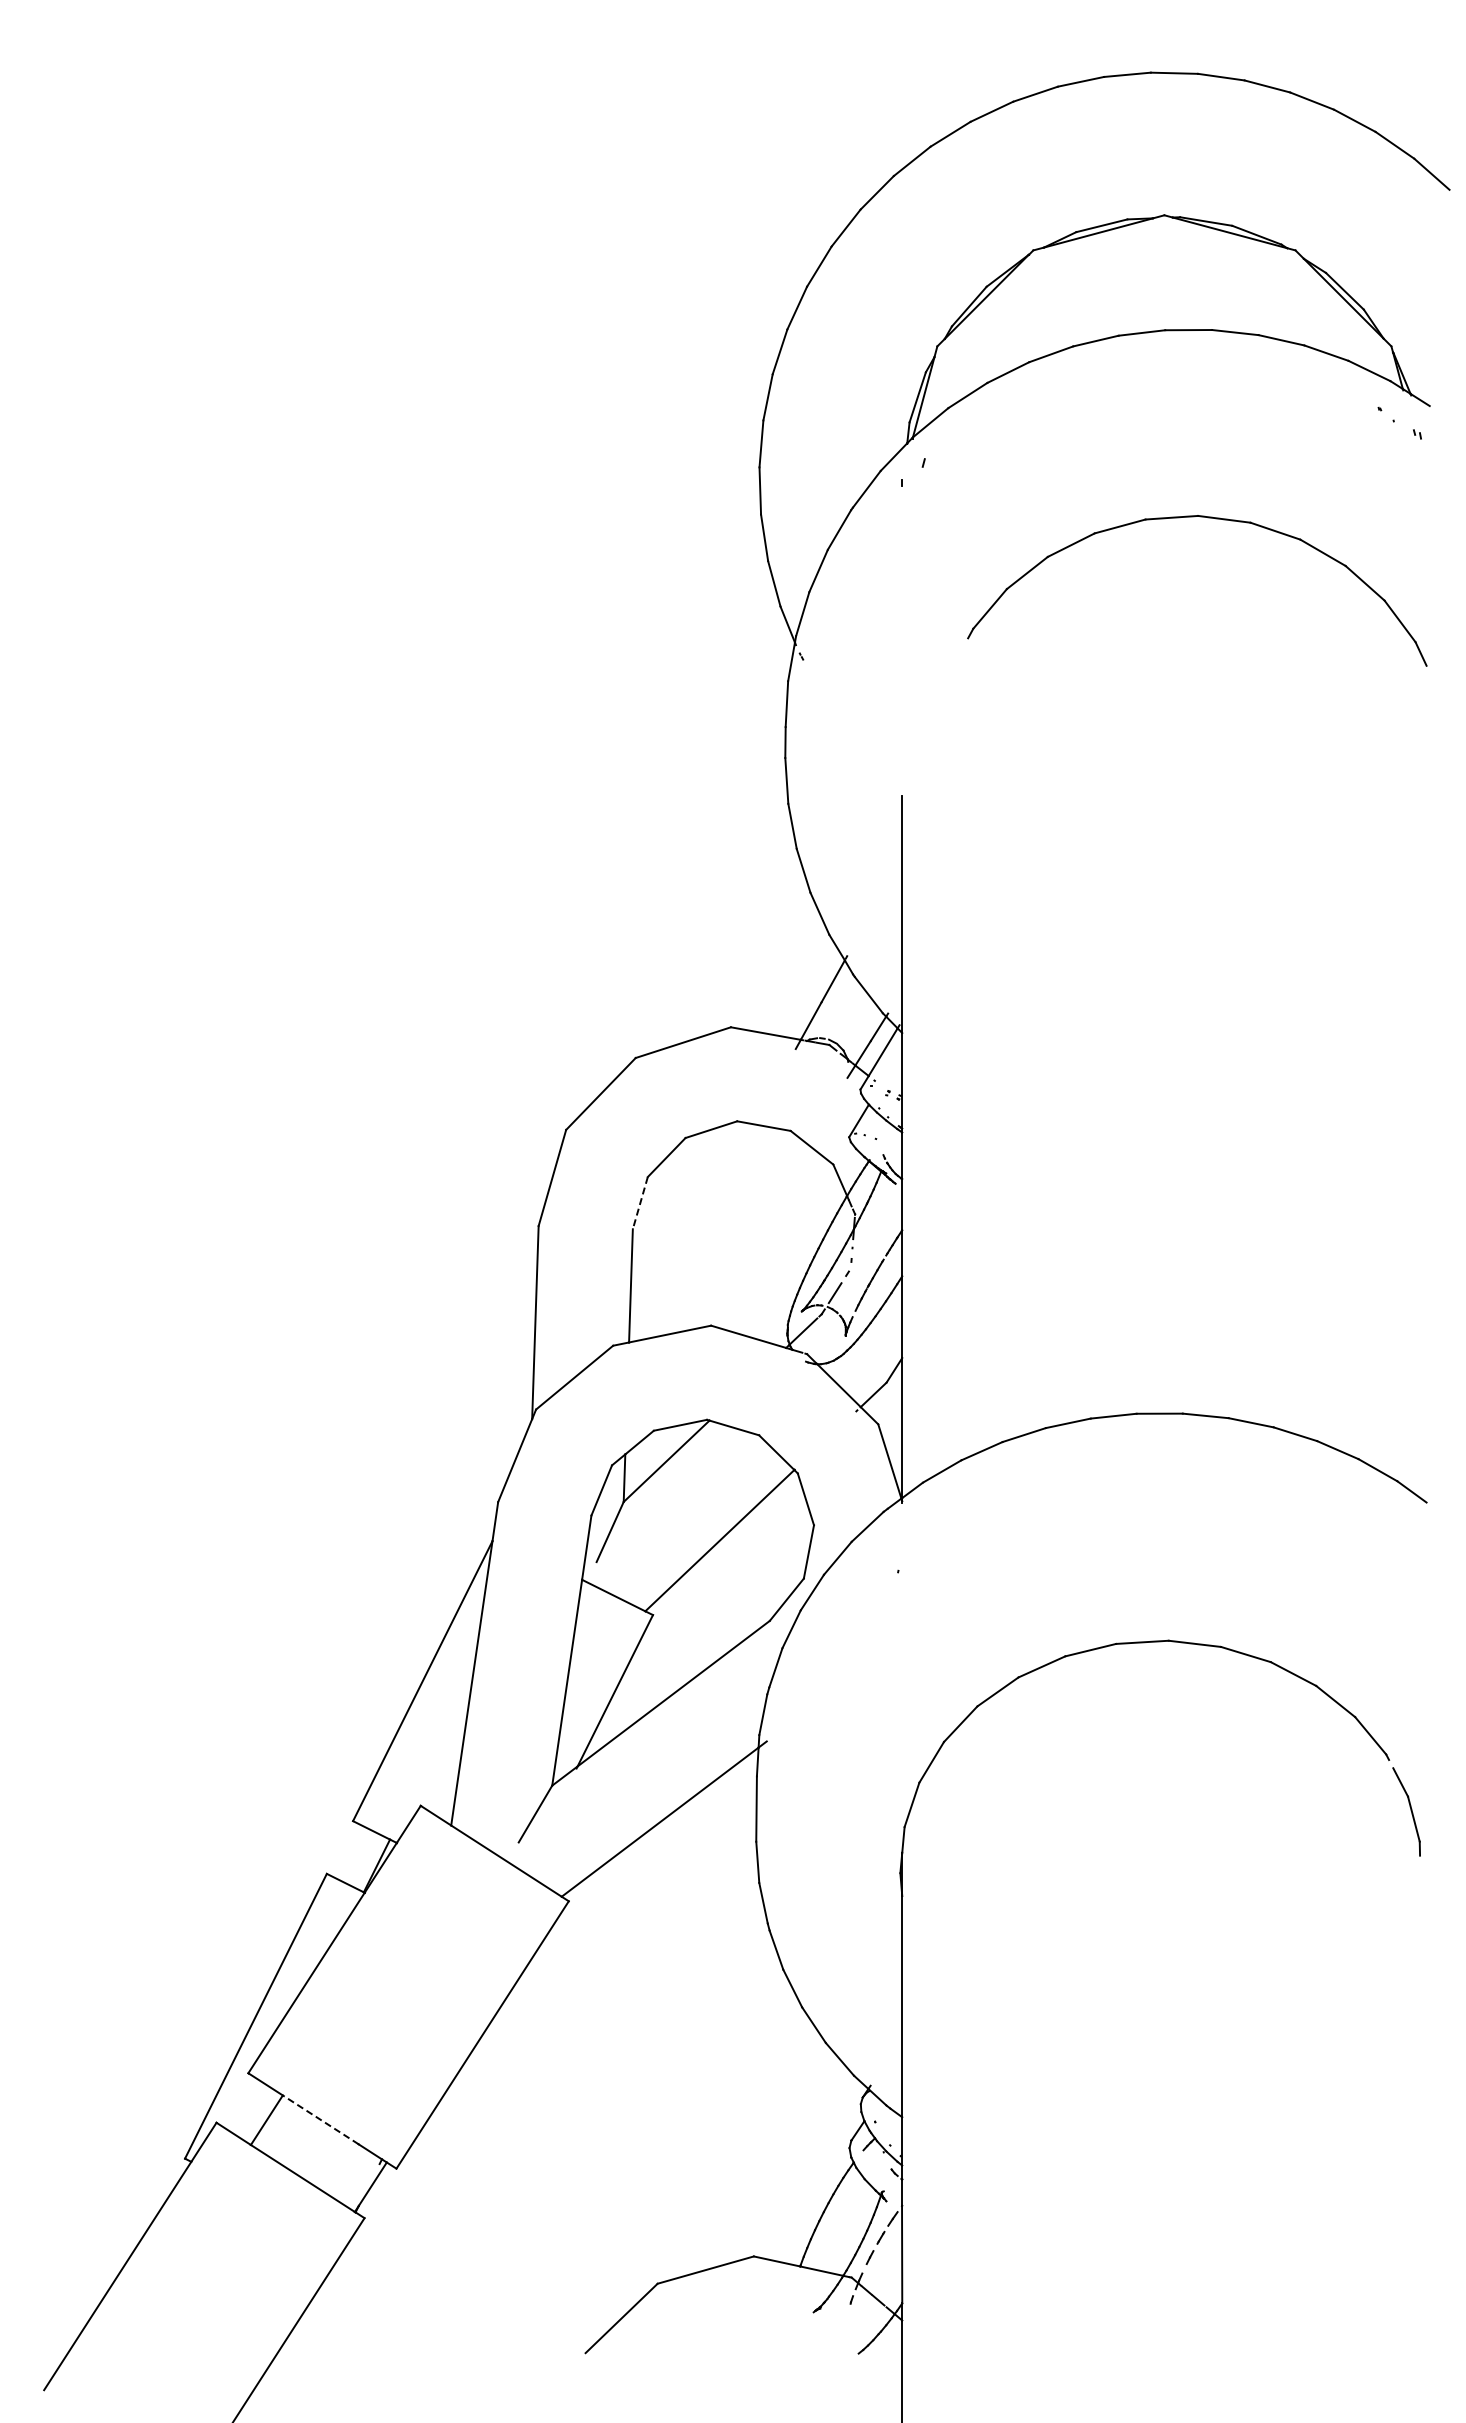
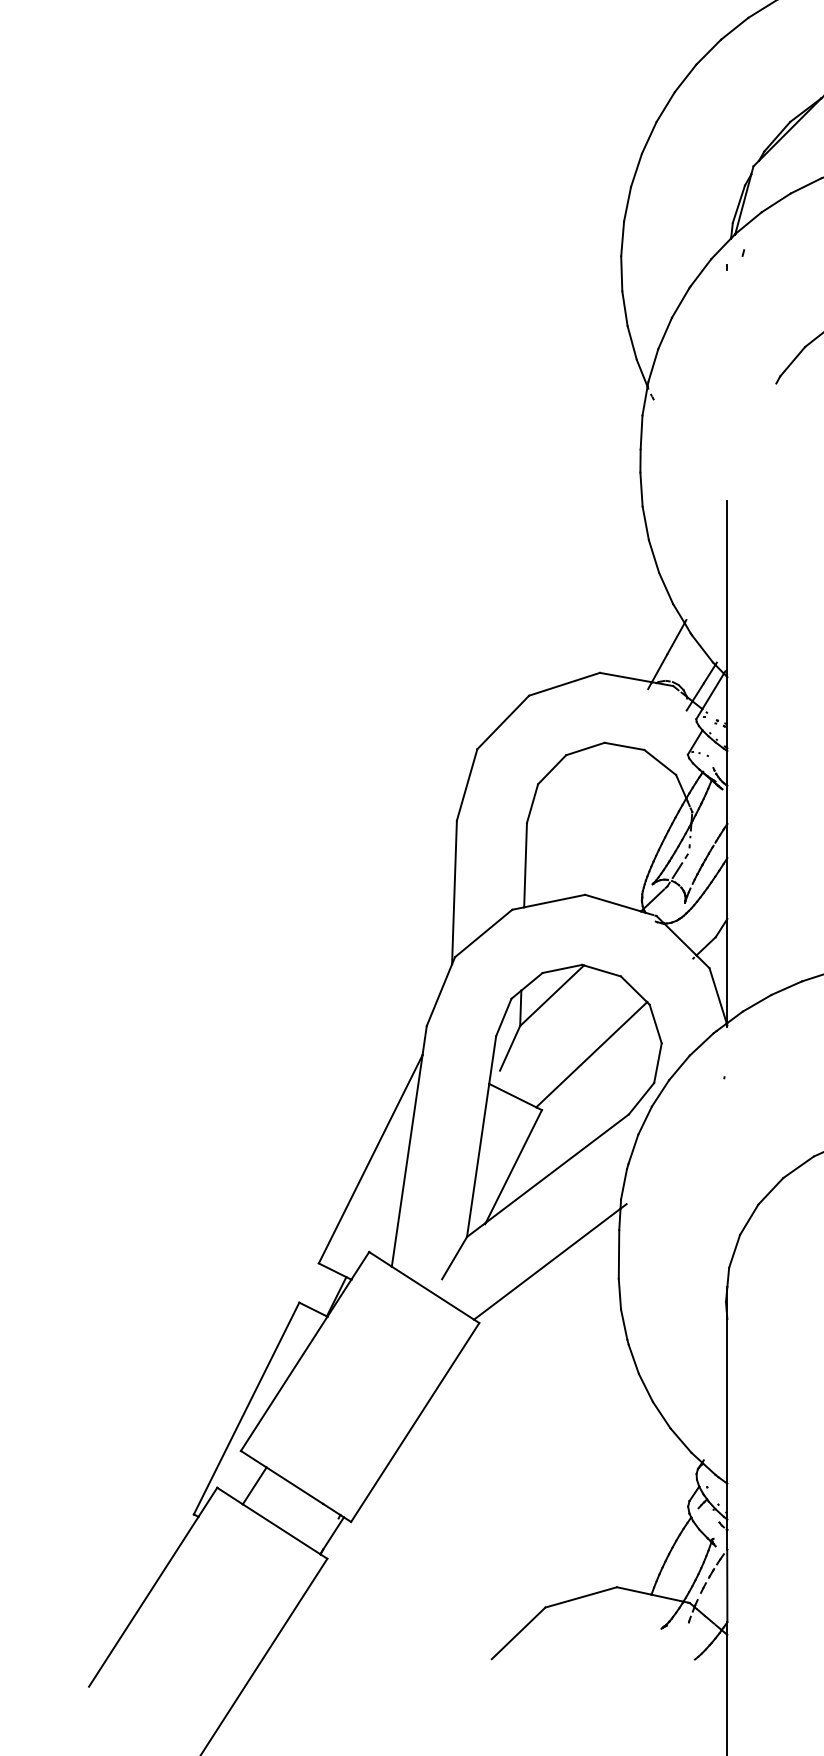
line: (640, 1203) -> (532, 803), dashed -> solid
line: (320, 2119) -> (294, 1485), dashed -> solid

